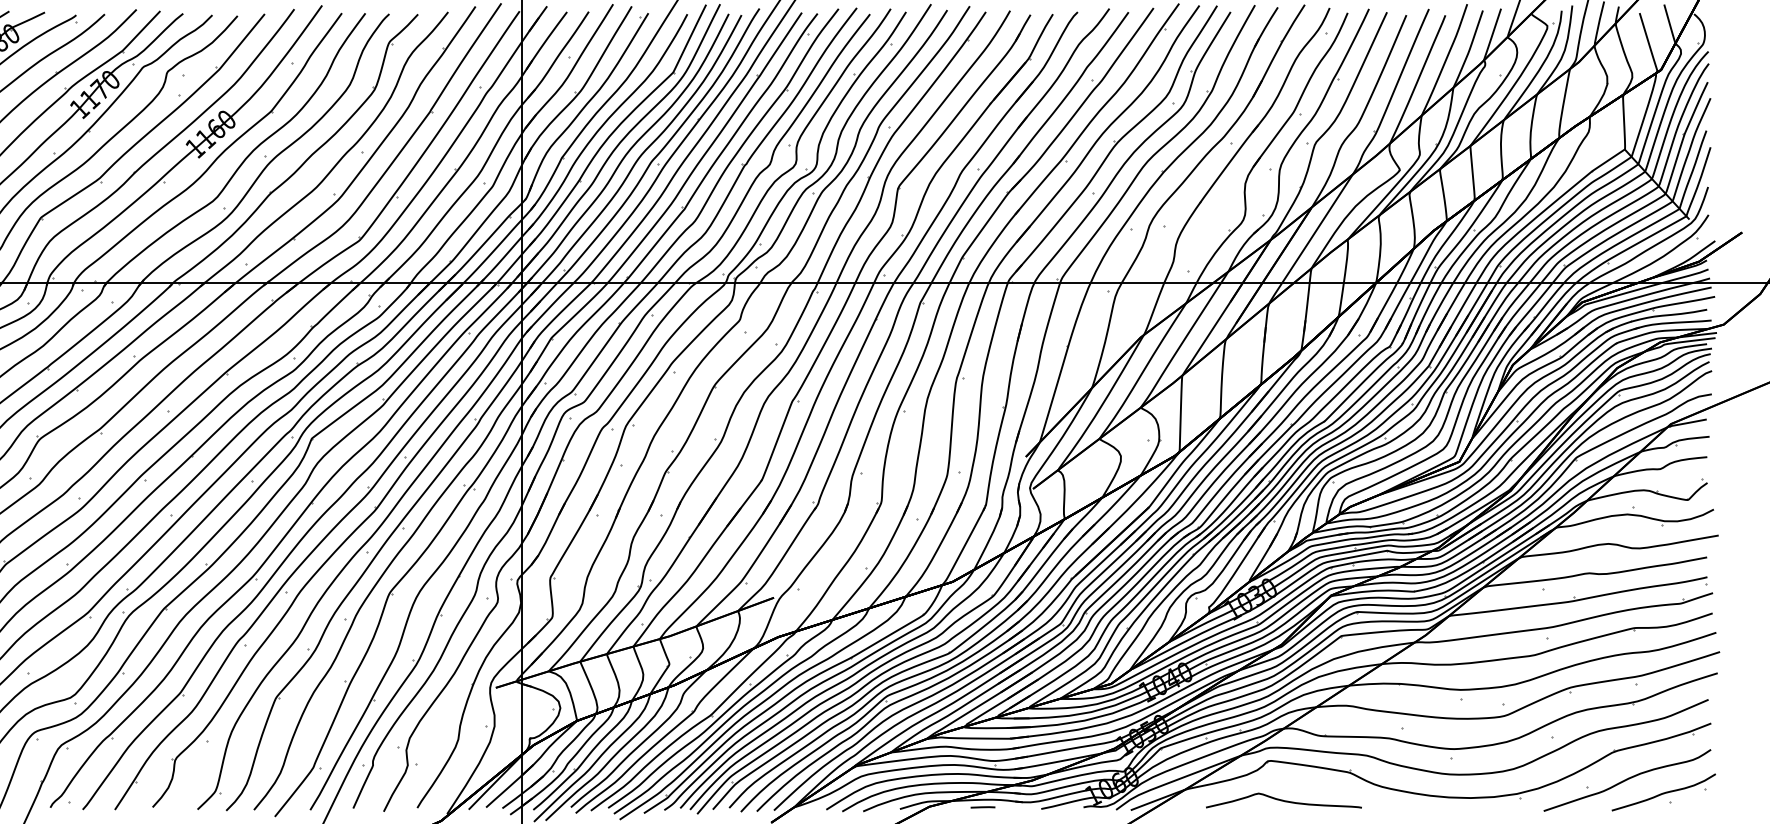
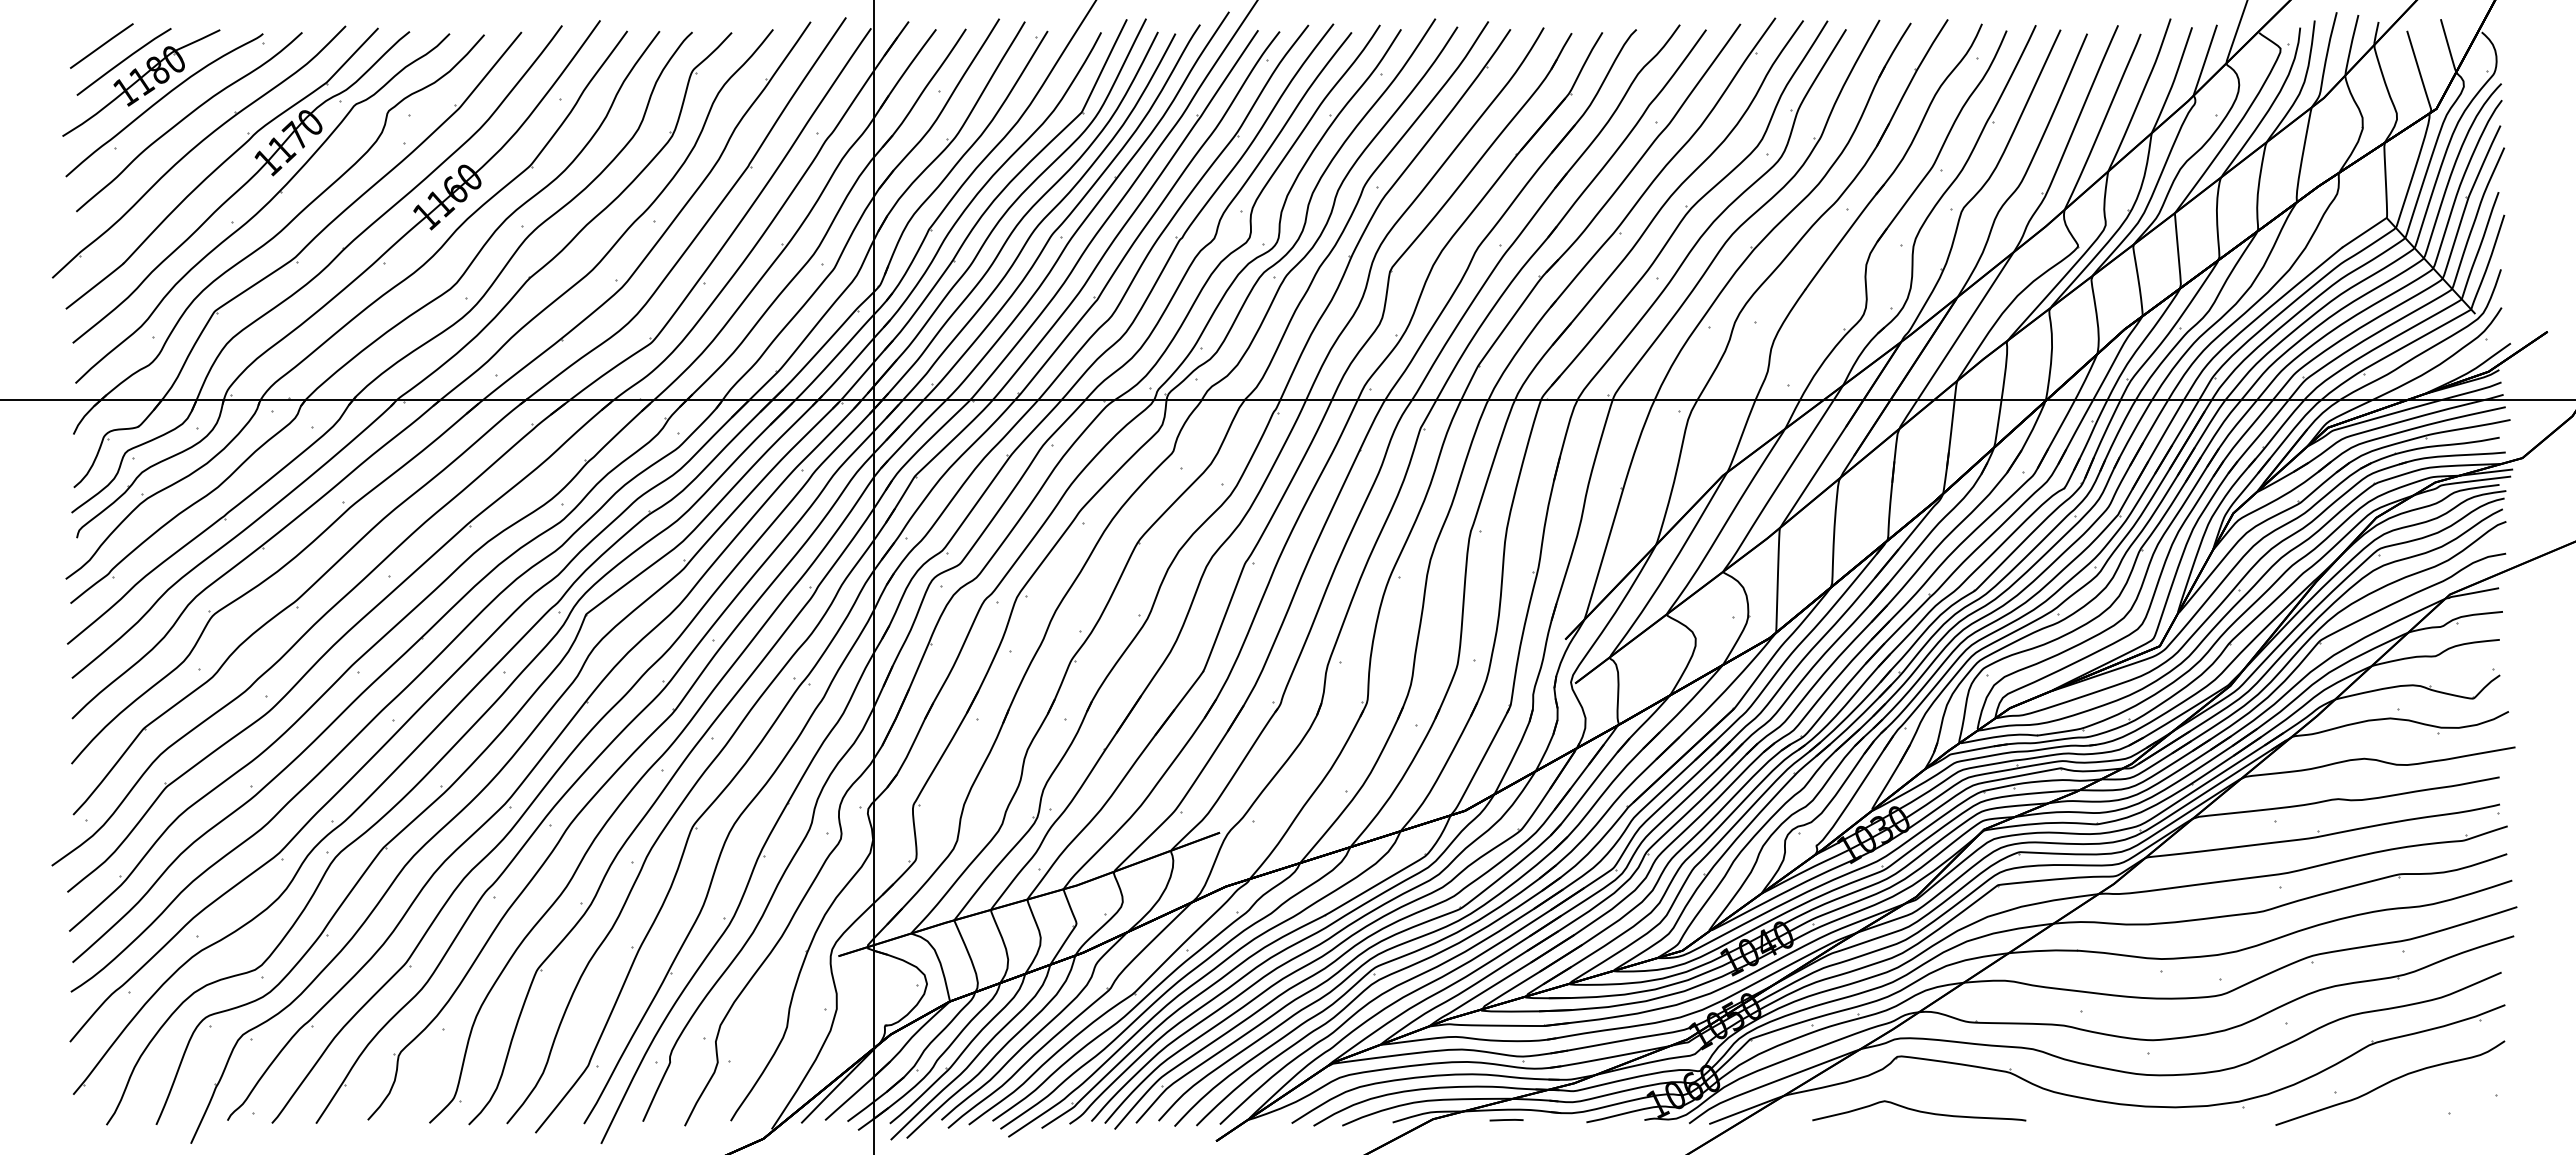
curve: (1663, 793) -> (2439, 1100), removed

